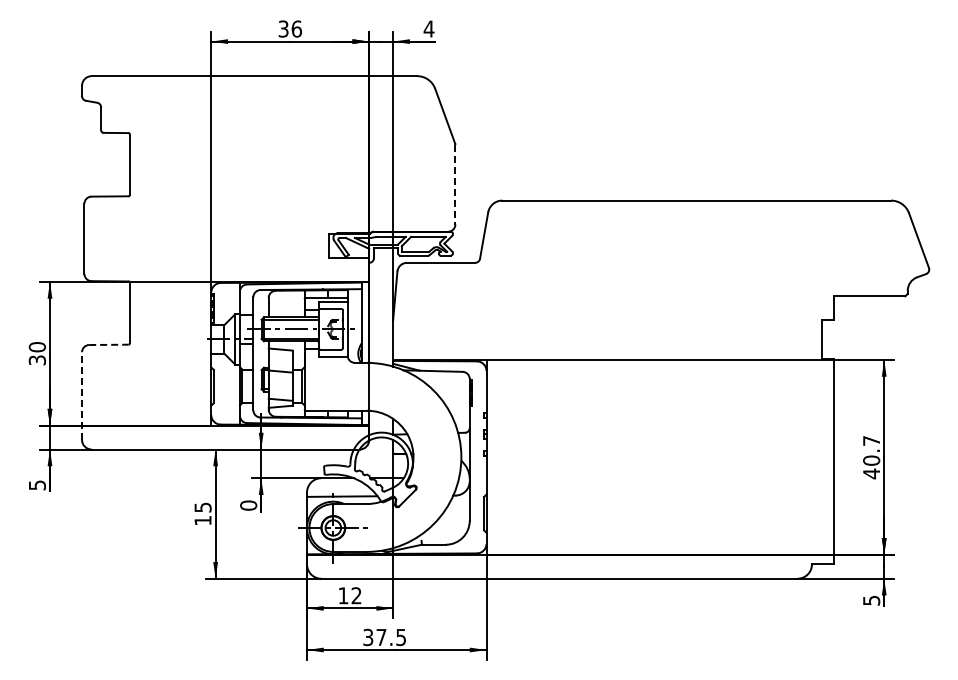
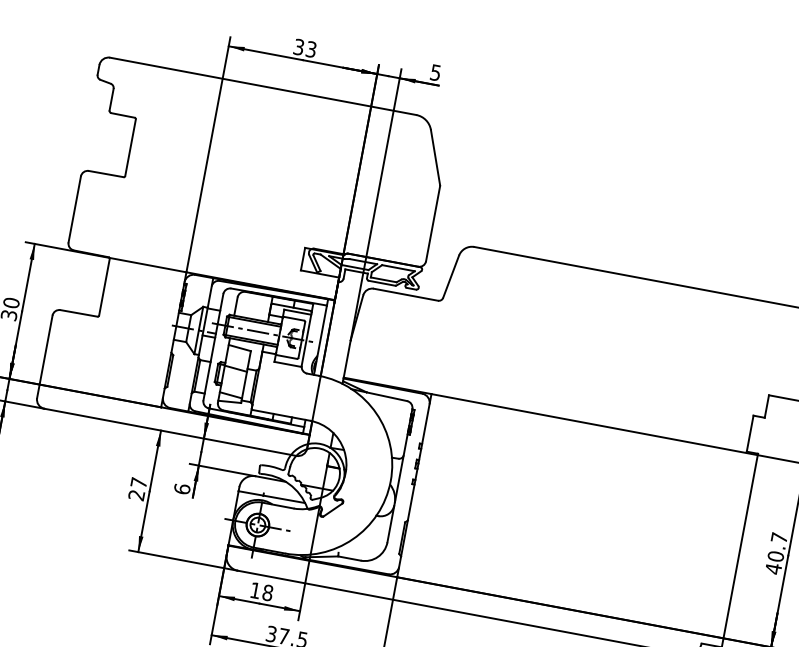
text: (296, 28) -> (311, 48), 36 -> 33
text: (428, 28) -> (435, 72), 4 -> 5
line: (455, 184) -> (433, 223), dashed -> solid
line: (108, 344) -> (78, 312), dashed -> solid
line: (82, 396) -> (45, 357), dashed -> solid
text: (248, 505) -> (182, 489), 0 -> 6
text: (202, 513) -> (137, 488), 15 -> 27
text: (356, 595) -> (267, 592), 12 -> 18

